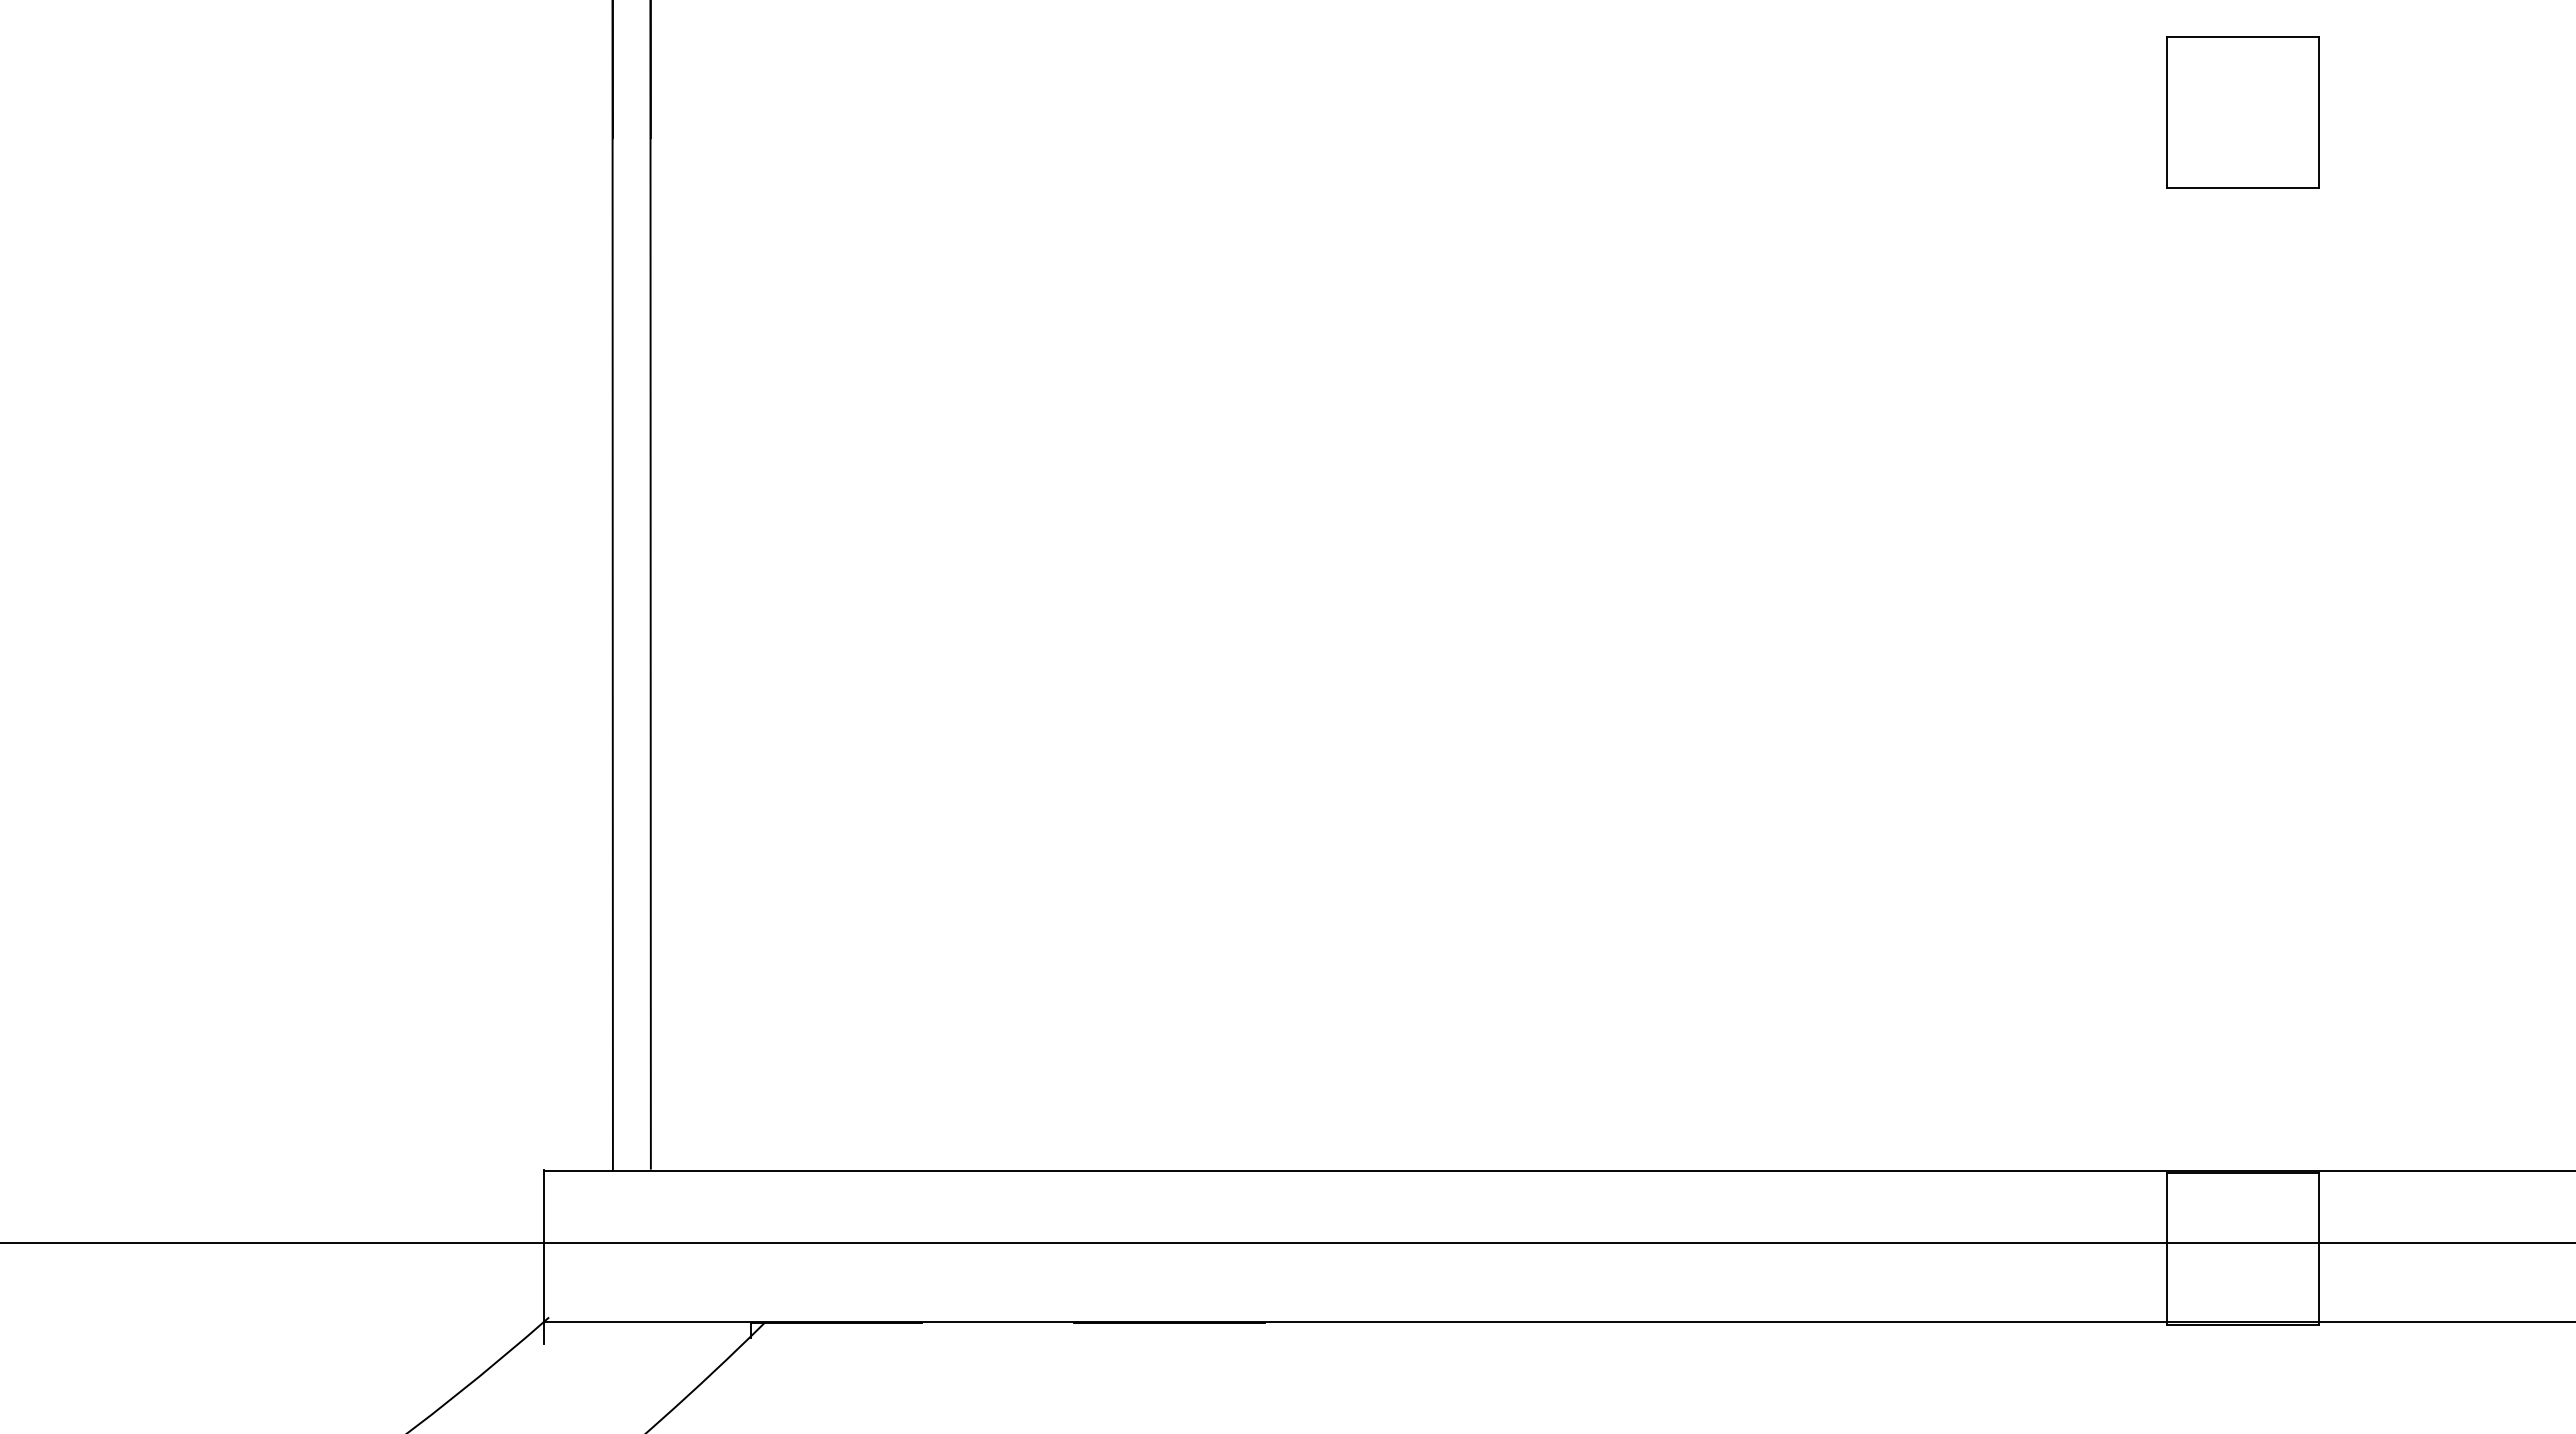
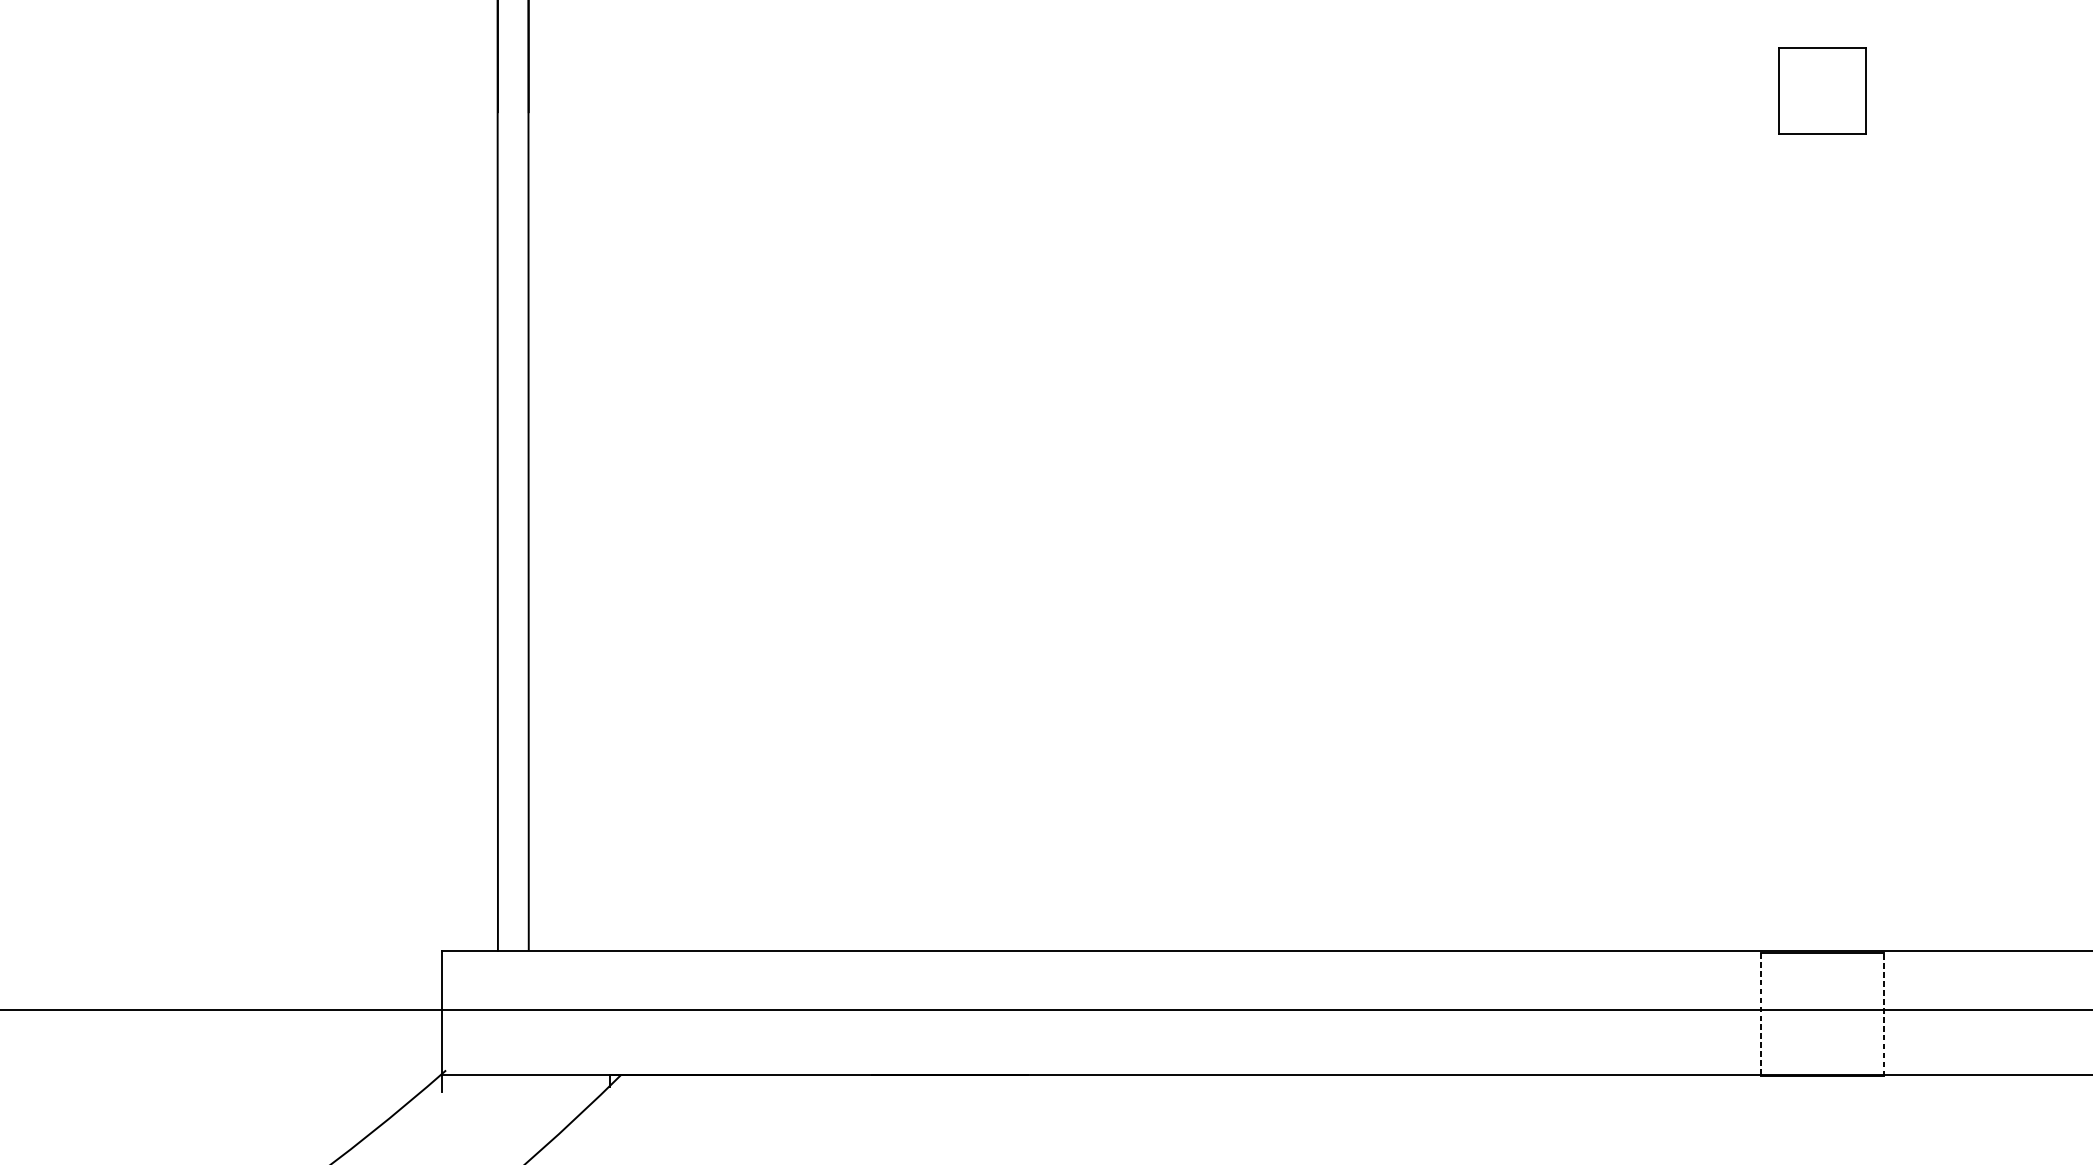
part: (2242, 112) -> (1822, 91), size x0.7
line: (2167, 1248) -> (1761, 1014), solid -> dashed
line: (2318, 1248) -> (1883, 1014), solid -> dashed

